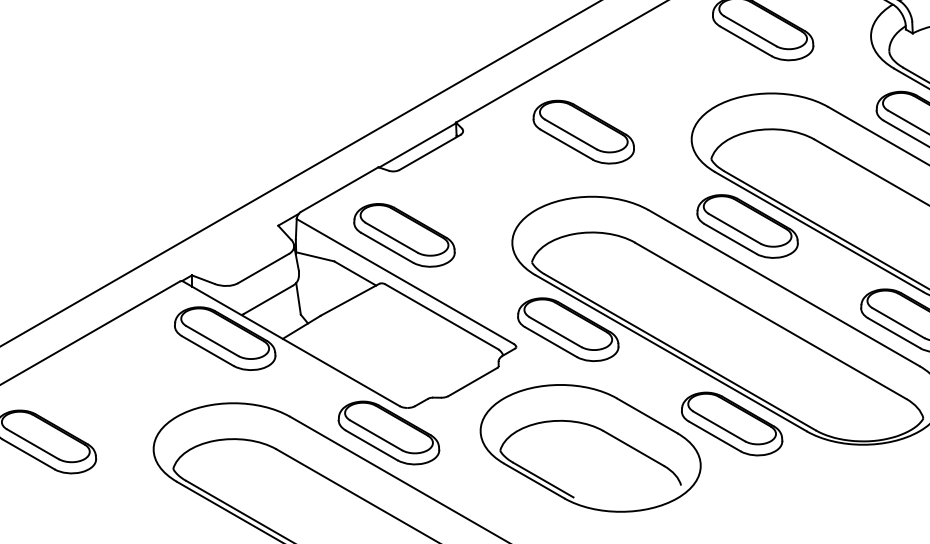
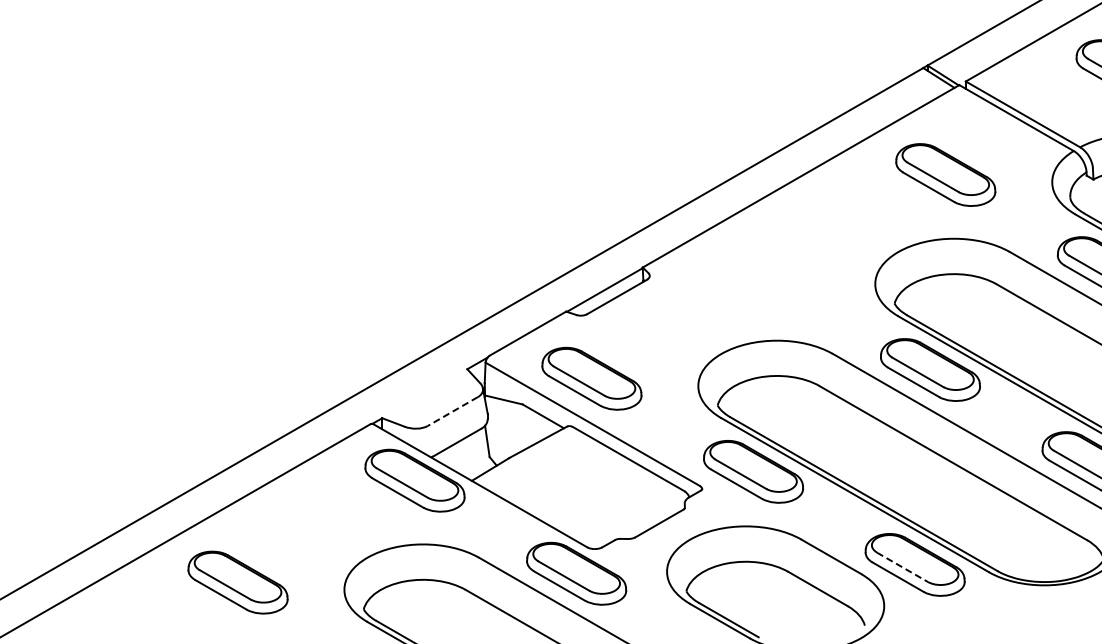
part: (583, 131) -> (768, 276), removed
line: (263, 268) -> (452, 411), solid -> dashed
line: (720, 426) -> (903, 567), solid -> dashed

